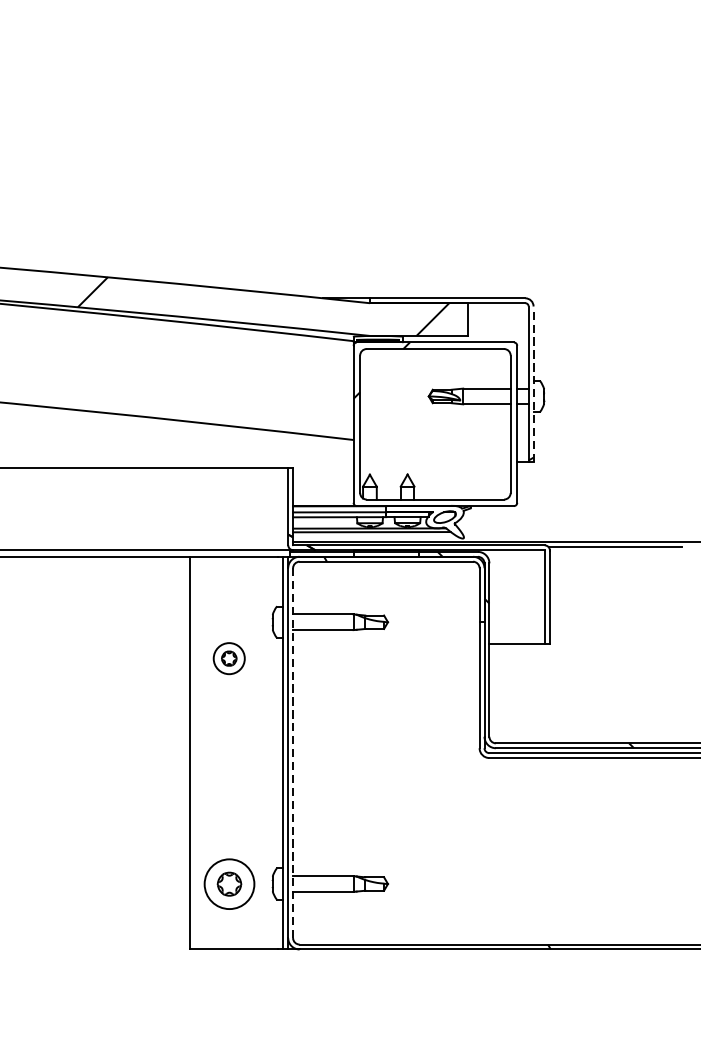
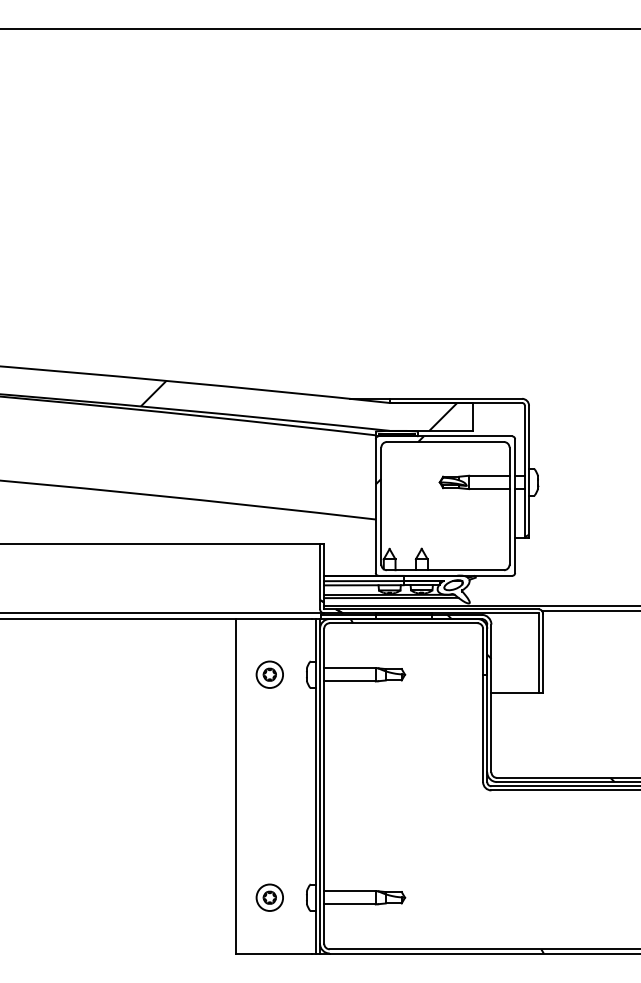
line: (534, 383) -> (529, 471), dashed -> solid
part: (228, 658) -> (269, 674), moved
line: (293, 752) -> (324, 785), dashed -> solid
part: (228, 883) -> (269, 897), size x0.62

